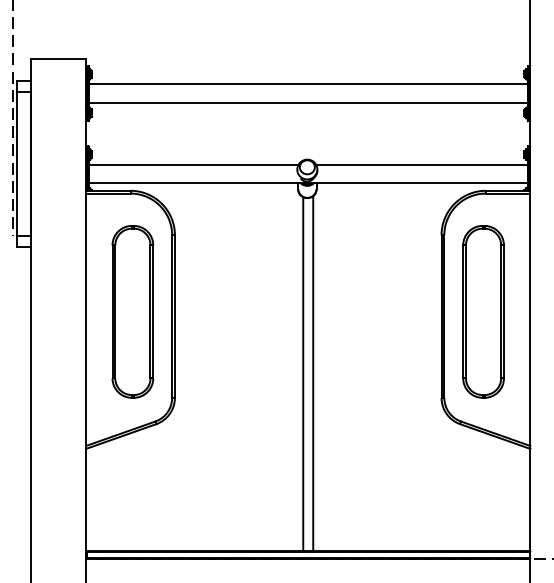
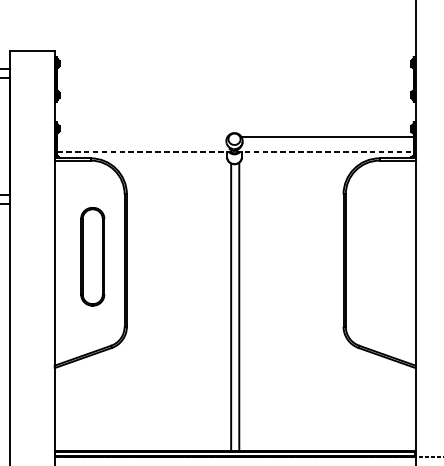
line: (307, 84) -> (234, 71), removed
line: (307, 103) -> (234, 87), removed
line: (193, 164) -> (142, 136), removed
line: (308, 183) -> (235, 152), solid -> dashed
part: (132, 311) -> (92, 256), size x0.7
part: (483, 311) -> (377, 256), removed

